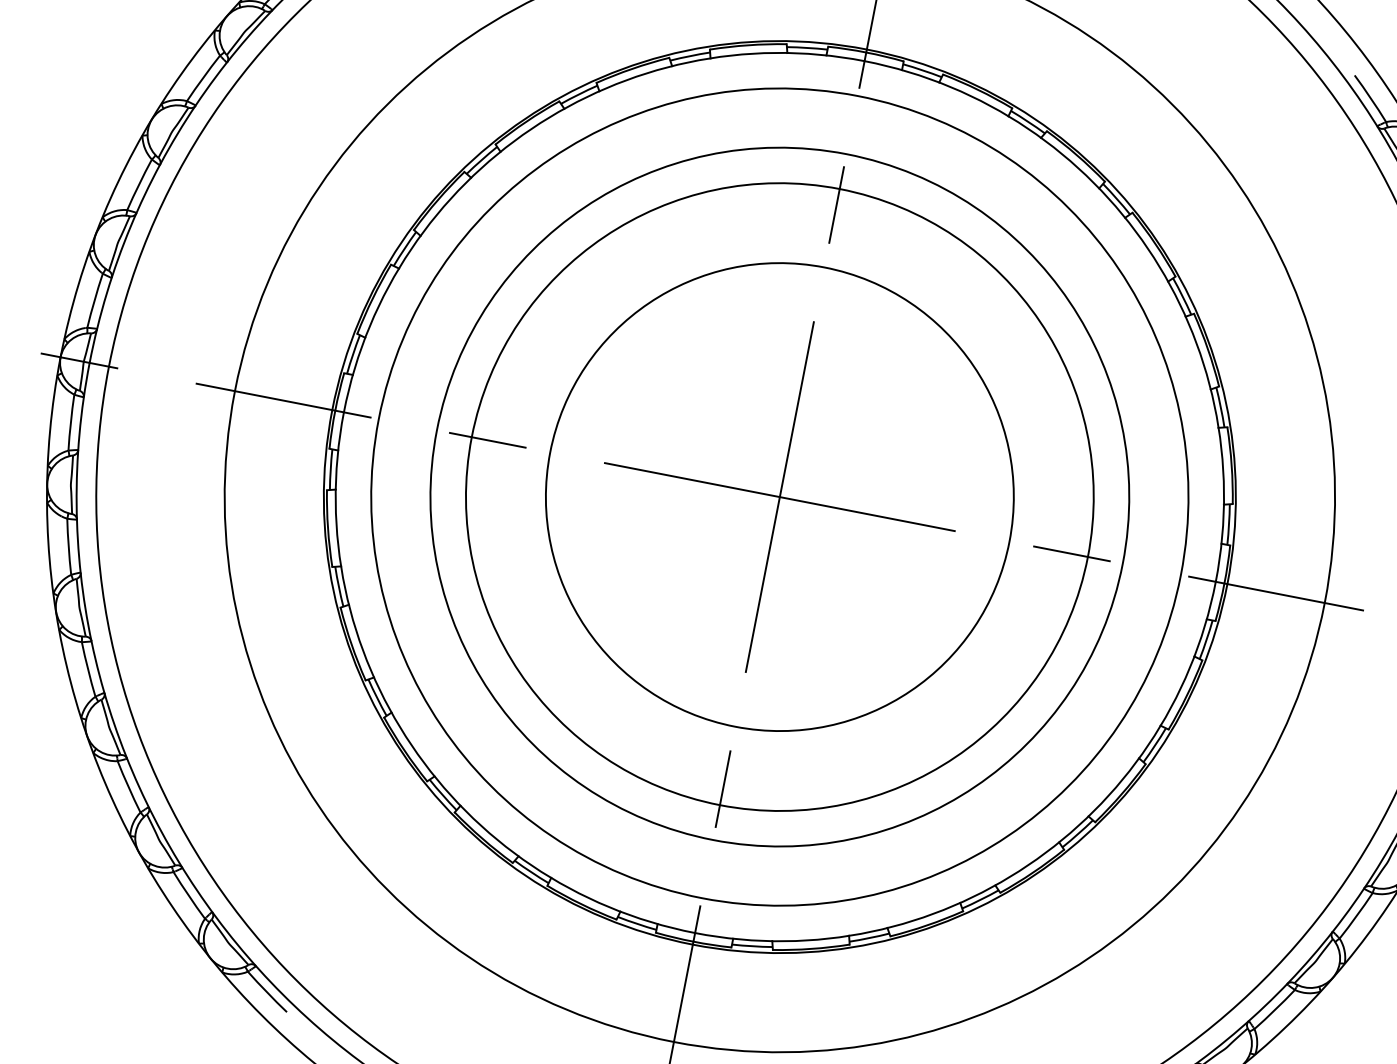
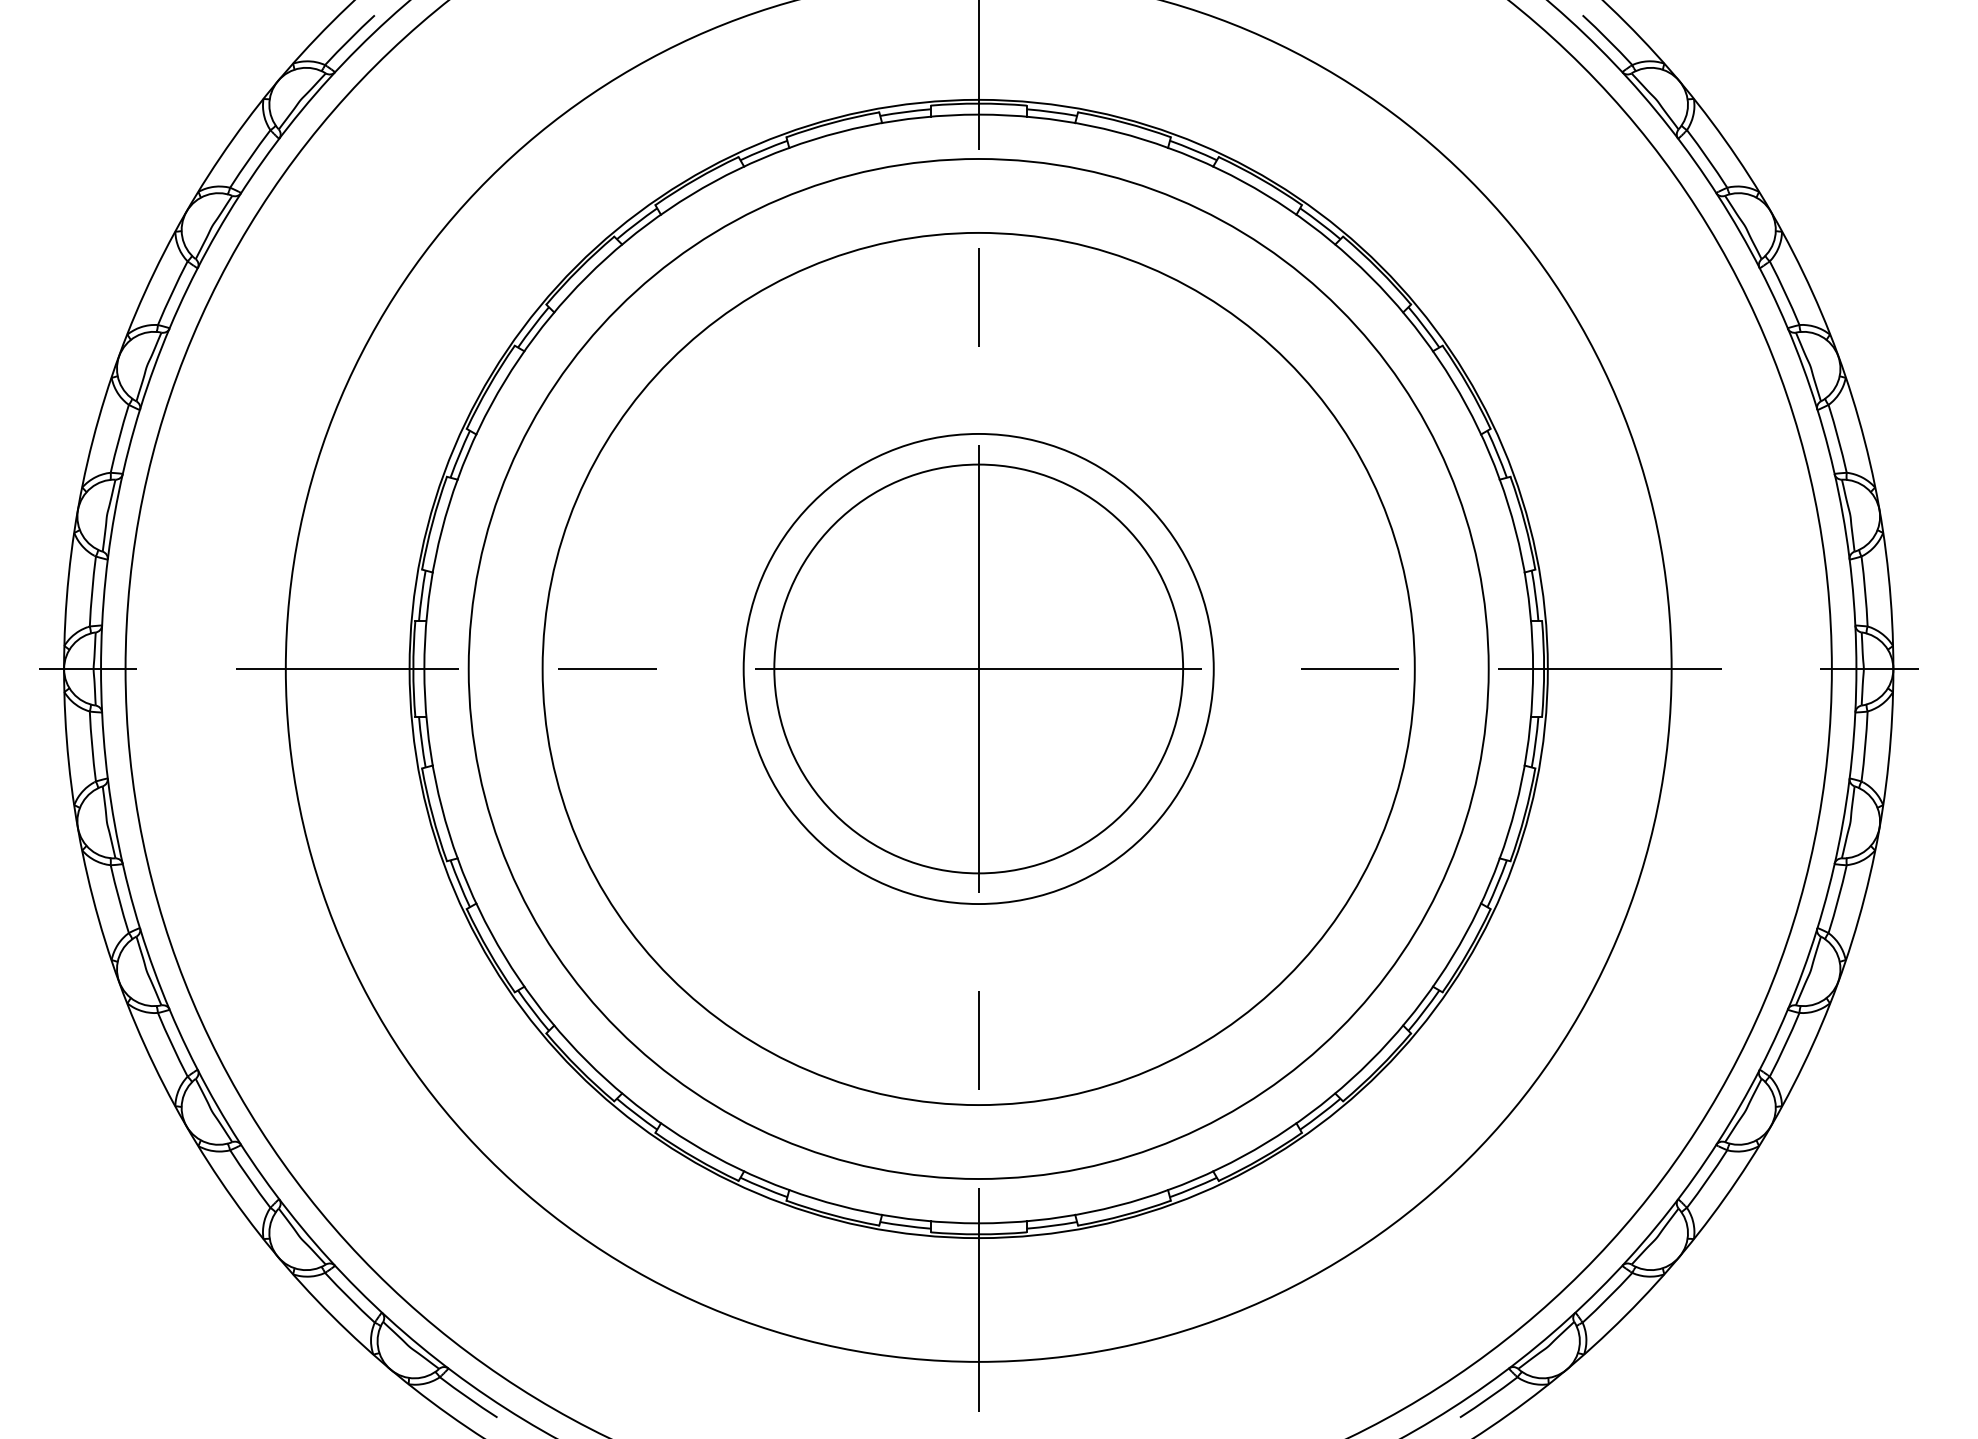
circle: (779, 496) -> (978, 668), size x0.6
circle: (779, 496) -> (978, 668), size x0.7

